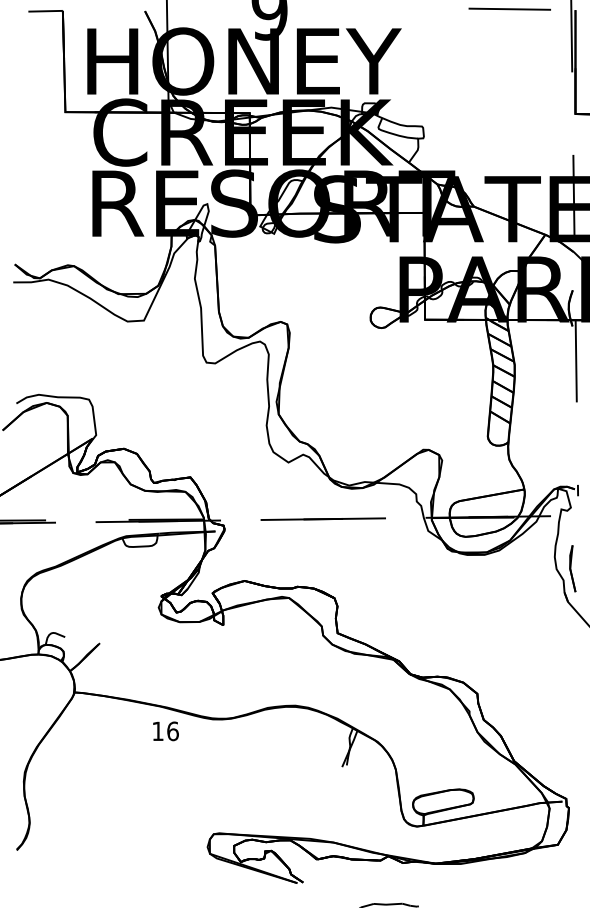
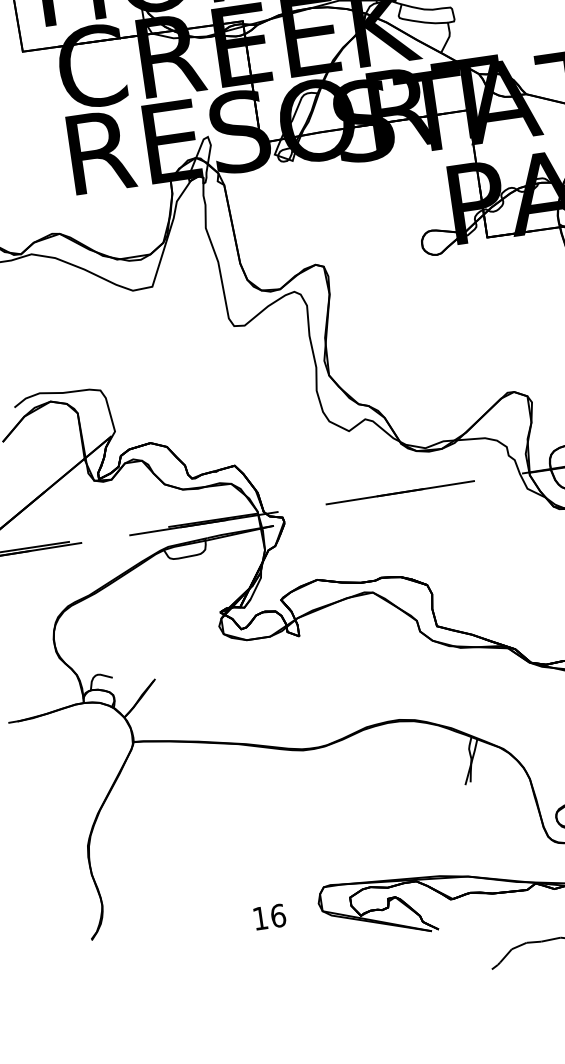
text: (165, 731) -> (269, 917), moved

